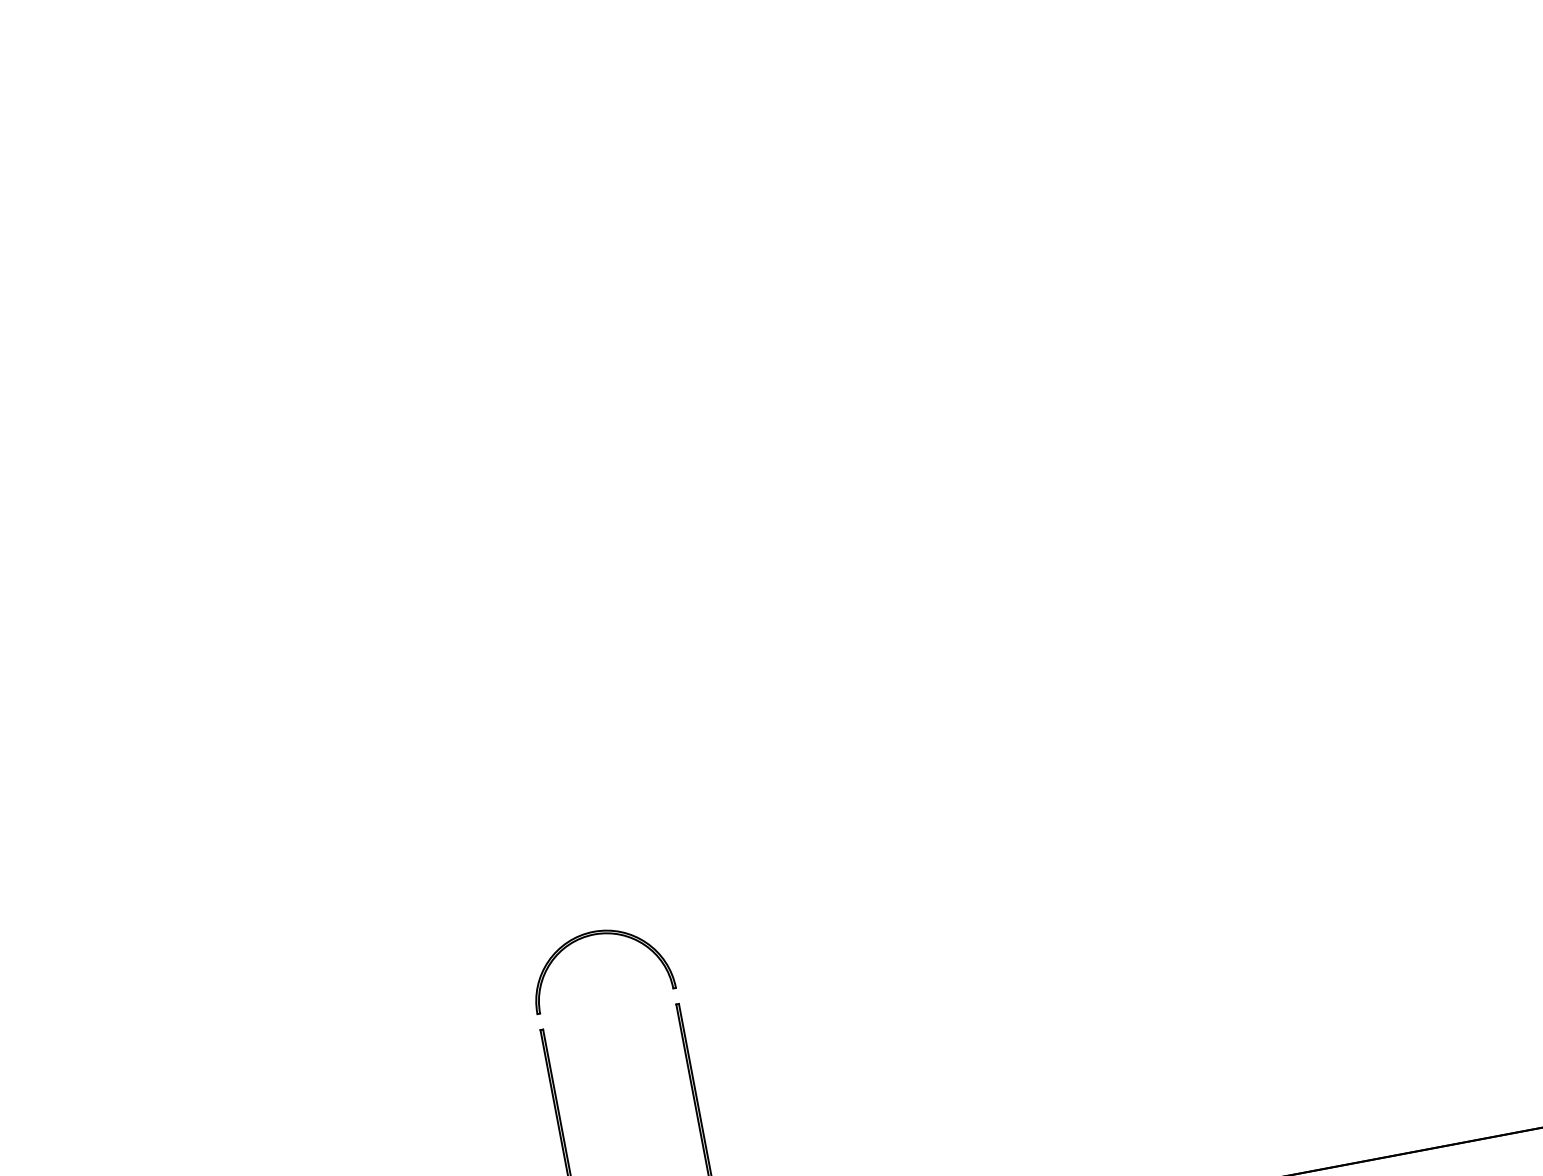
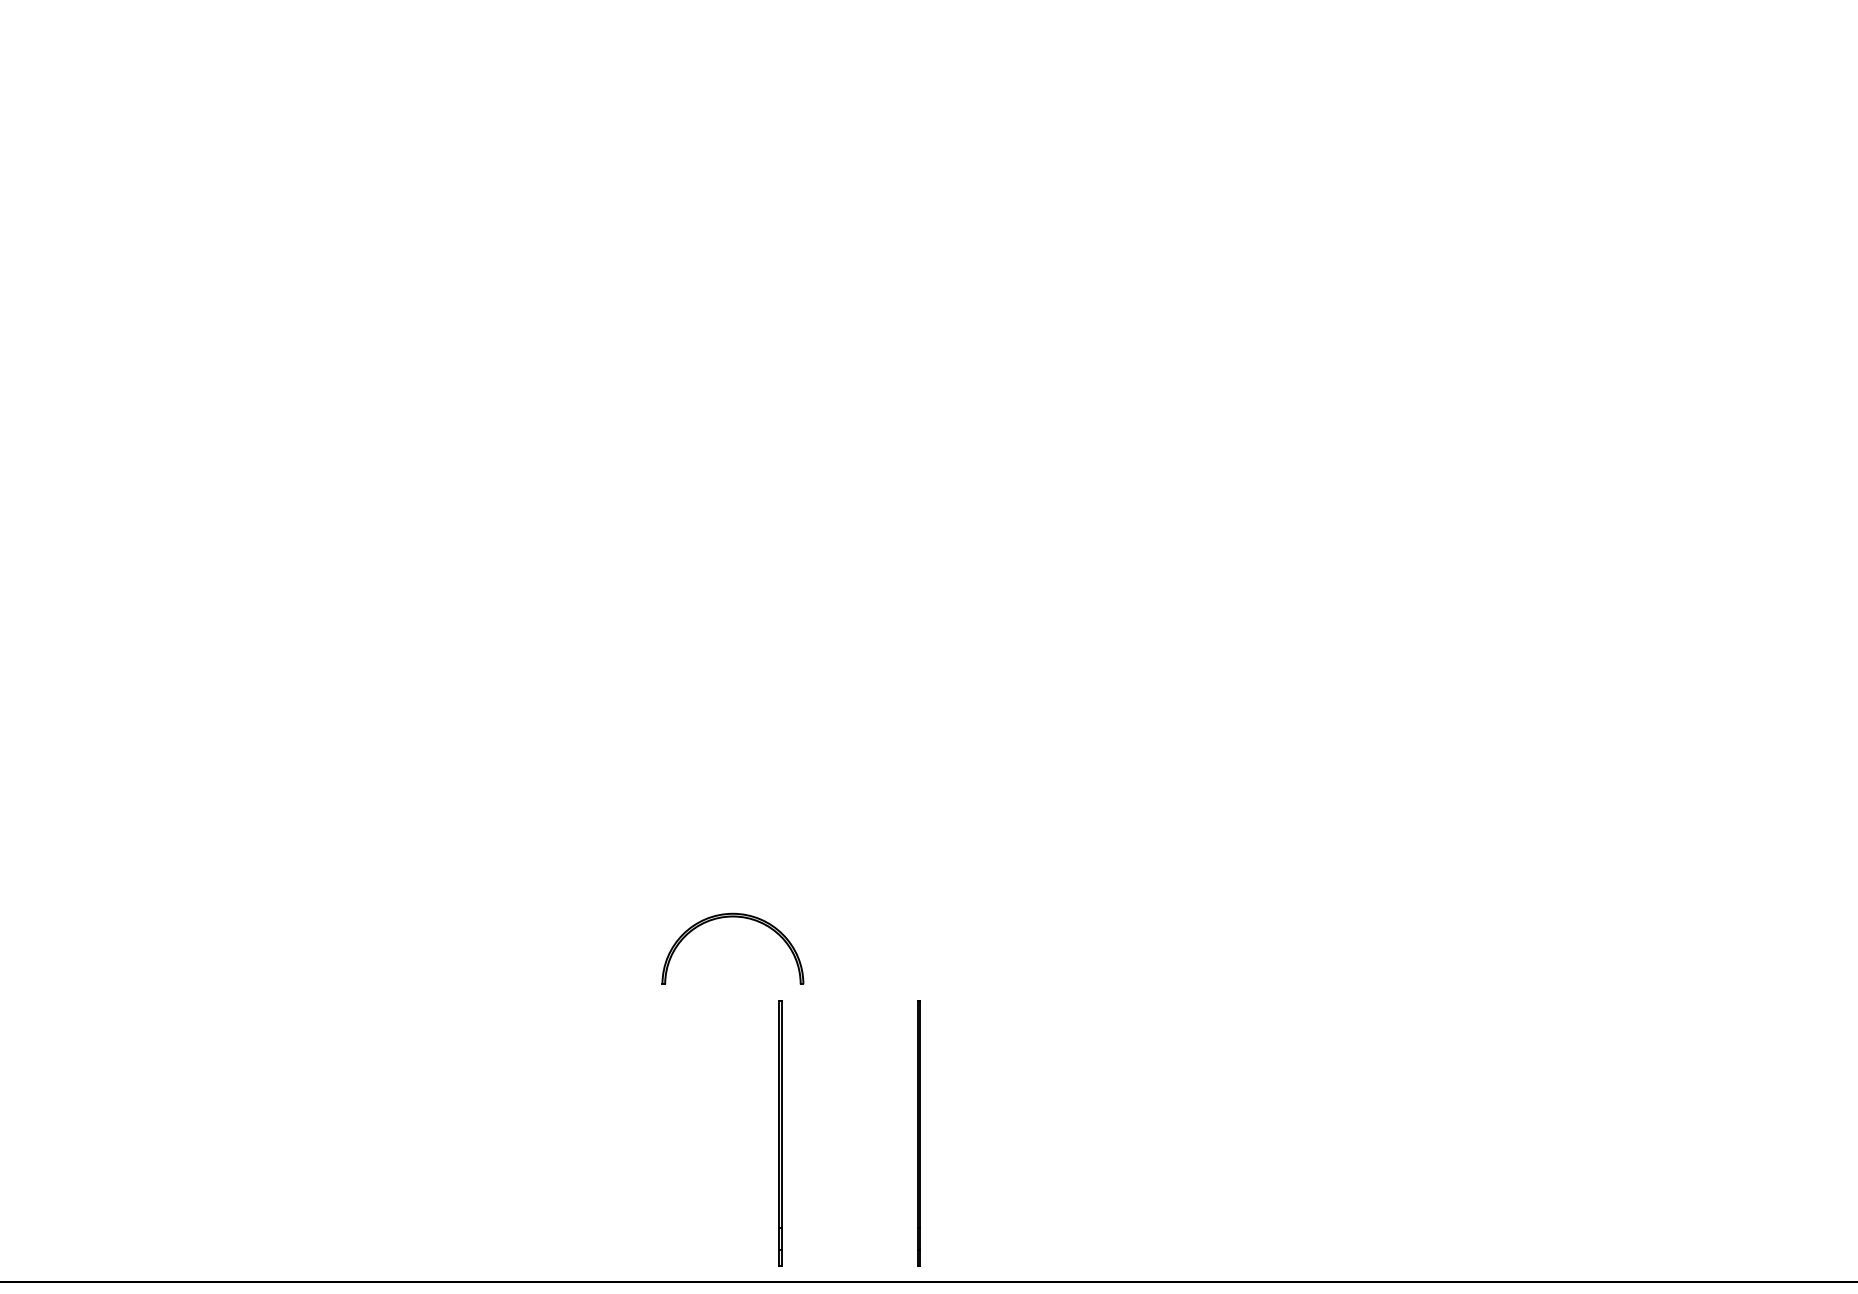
part: (593, 935) -> (732, 917), moved

